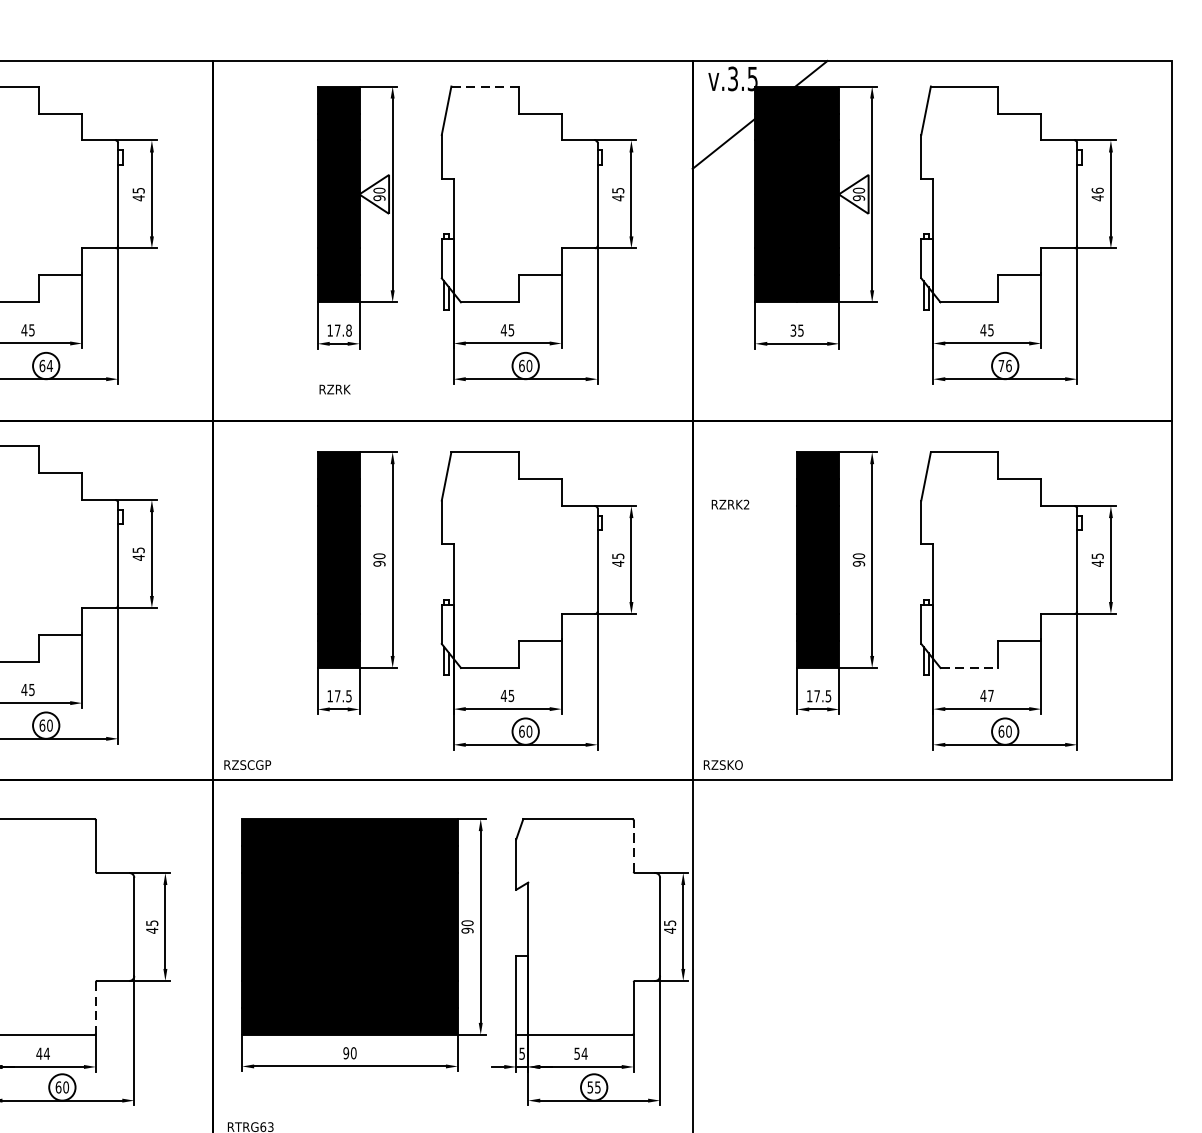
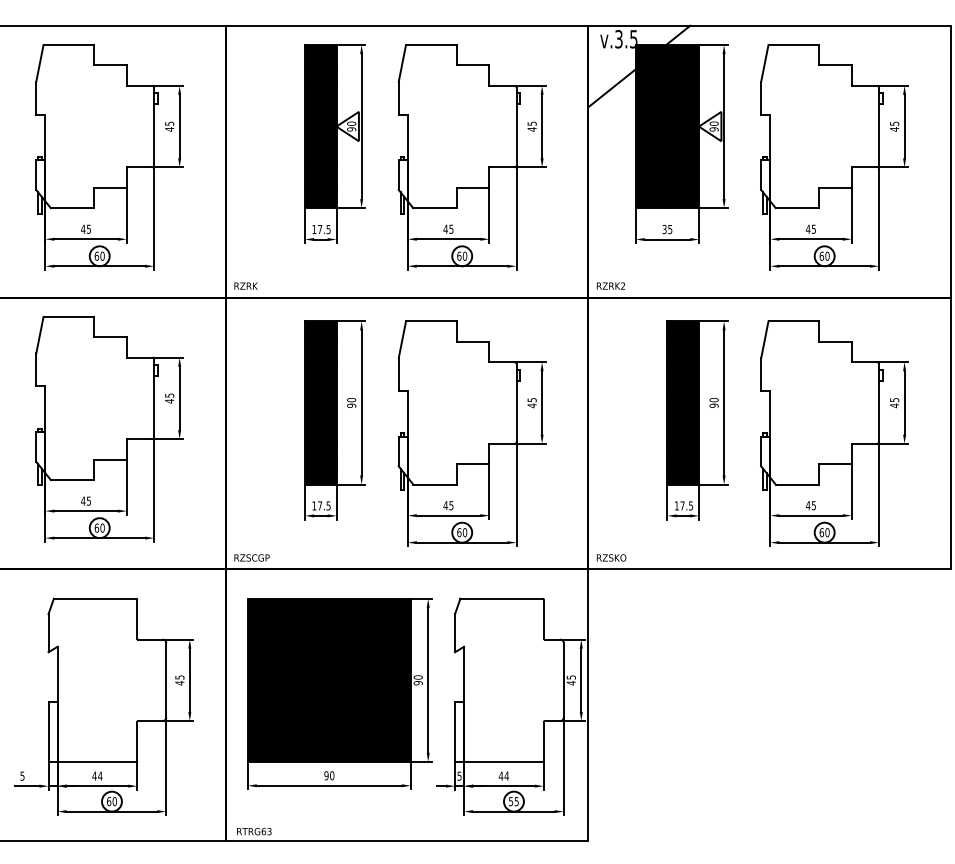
line: (485, 87) -> (431, 45), dashed -> solid
text: (1097, 190) -> (894, 123), 46 -> 45
text: (348, 330) -> (328, 229), 17.8 -> 17.5
text: (49, 364) -> (102, 255), 64 -> 60
text: (1004, 364) -> (824, 255), 76 -> 60
text: (334, 388) -> (245, 285), moved
text: (729, 503) -> (610, 285), moved
line: (969, 667) -> (797, 484), dashed -> solid
text: (990, 695) -> (813, 505), 47 -> 45
line: (633, 845) -> (543, 618), dashed -> solid
line: (96, 1009) -> (137, 742), dashed -> solid
text: (576, 1052) -> (500, 775), 54 -> 44

